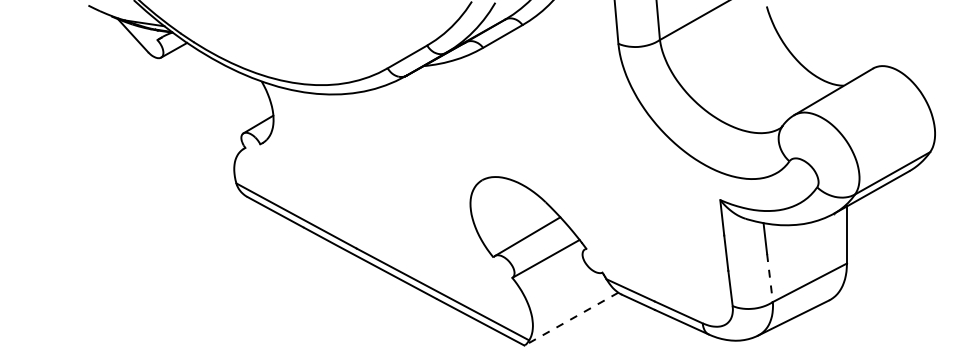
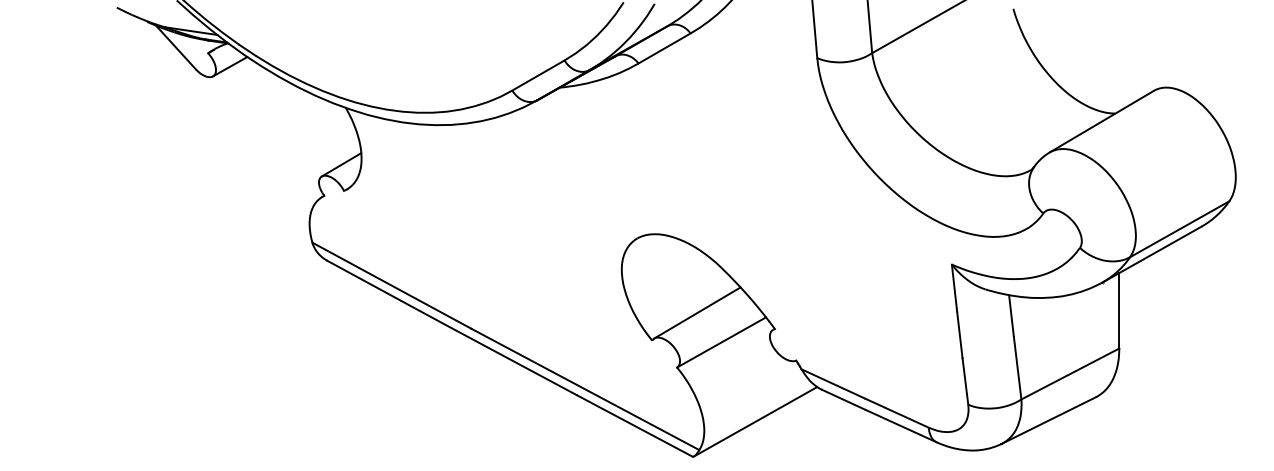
line: (769, 277) -> (1017, 366), dashed -> solid
line: (571, 318) -> (755, 421), dashed -> solid

